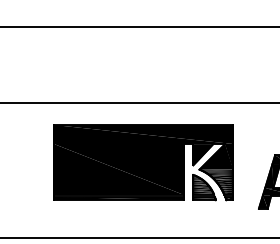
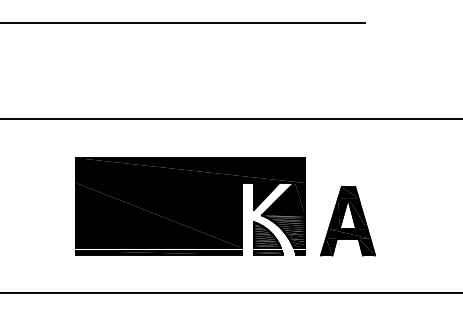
part: (143, 162) -> (190, 206), moved

